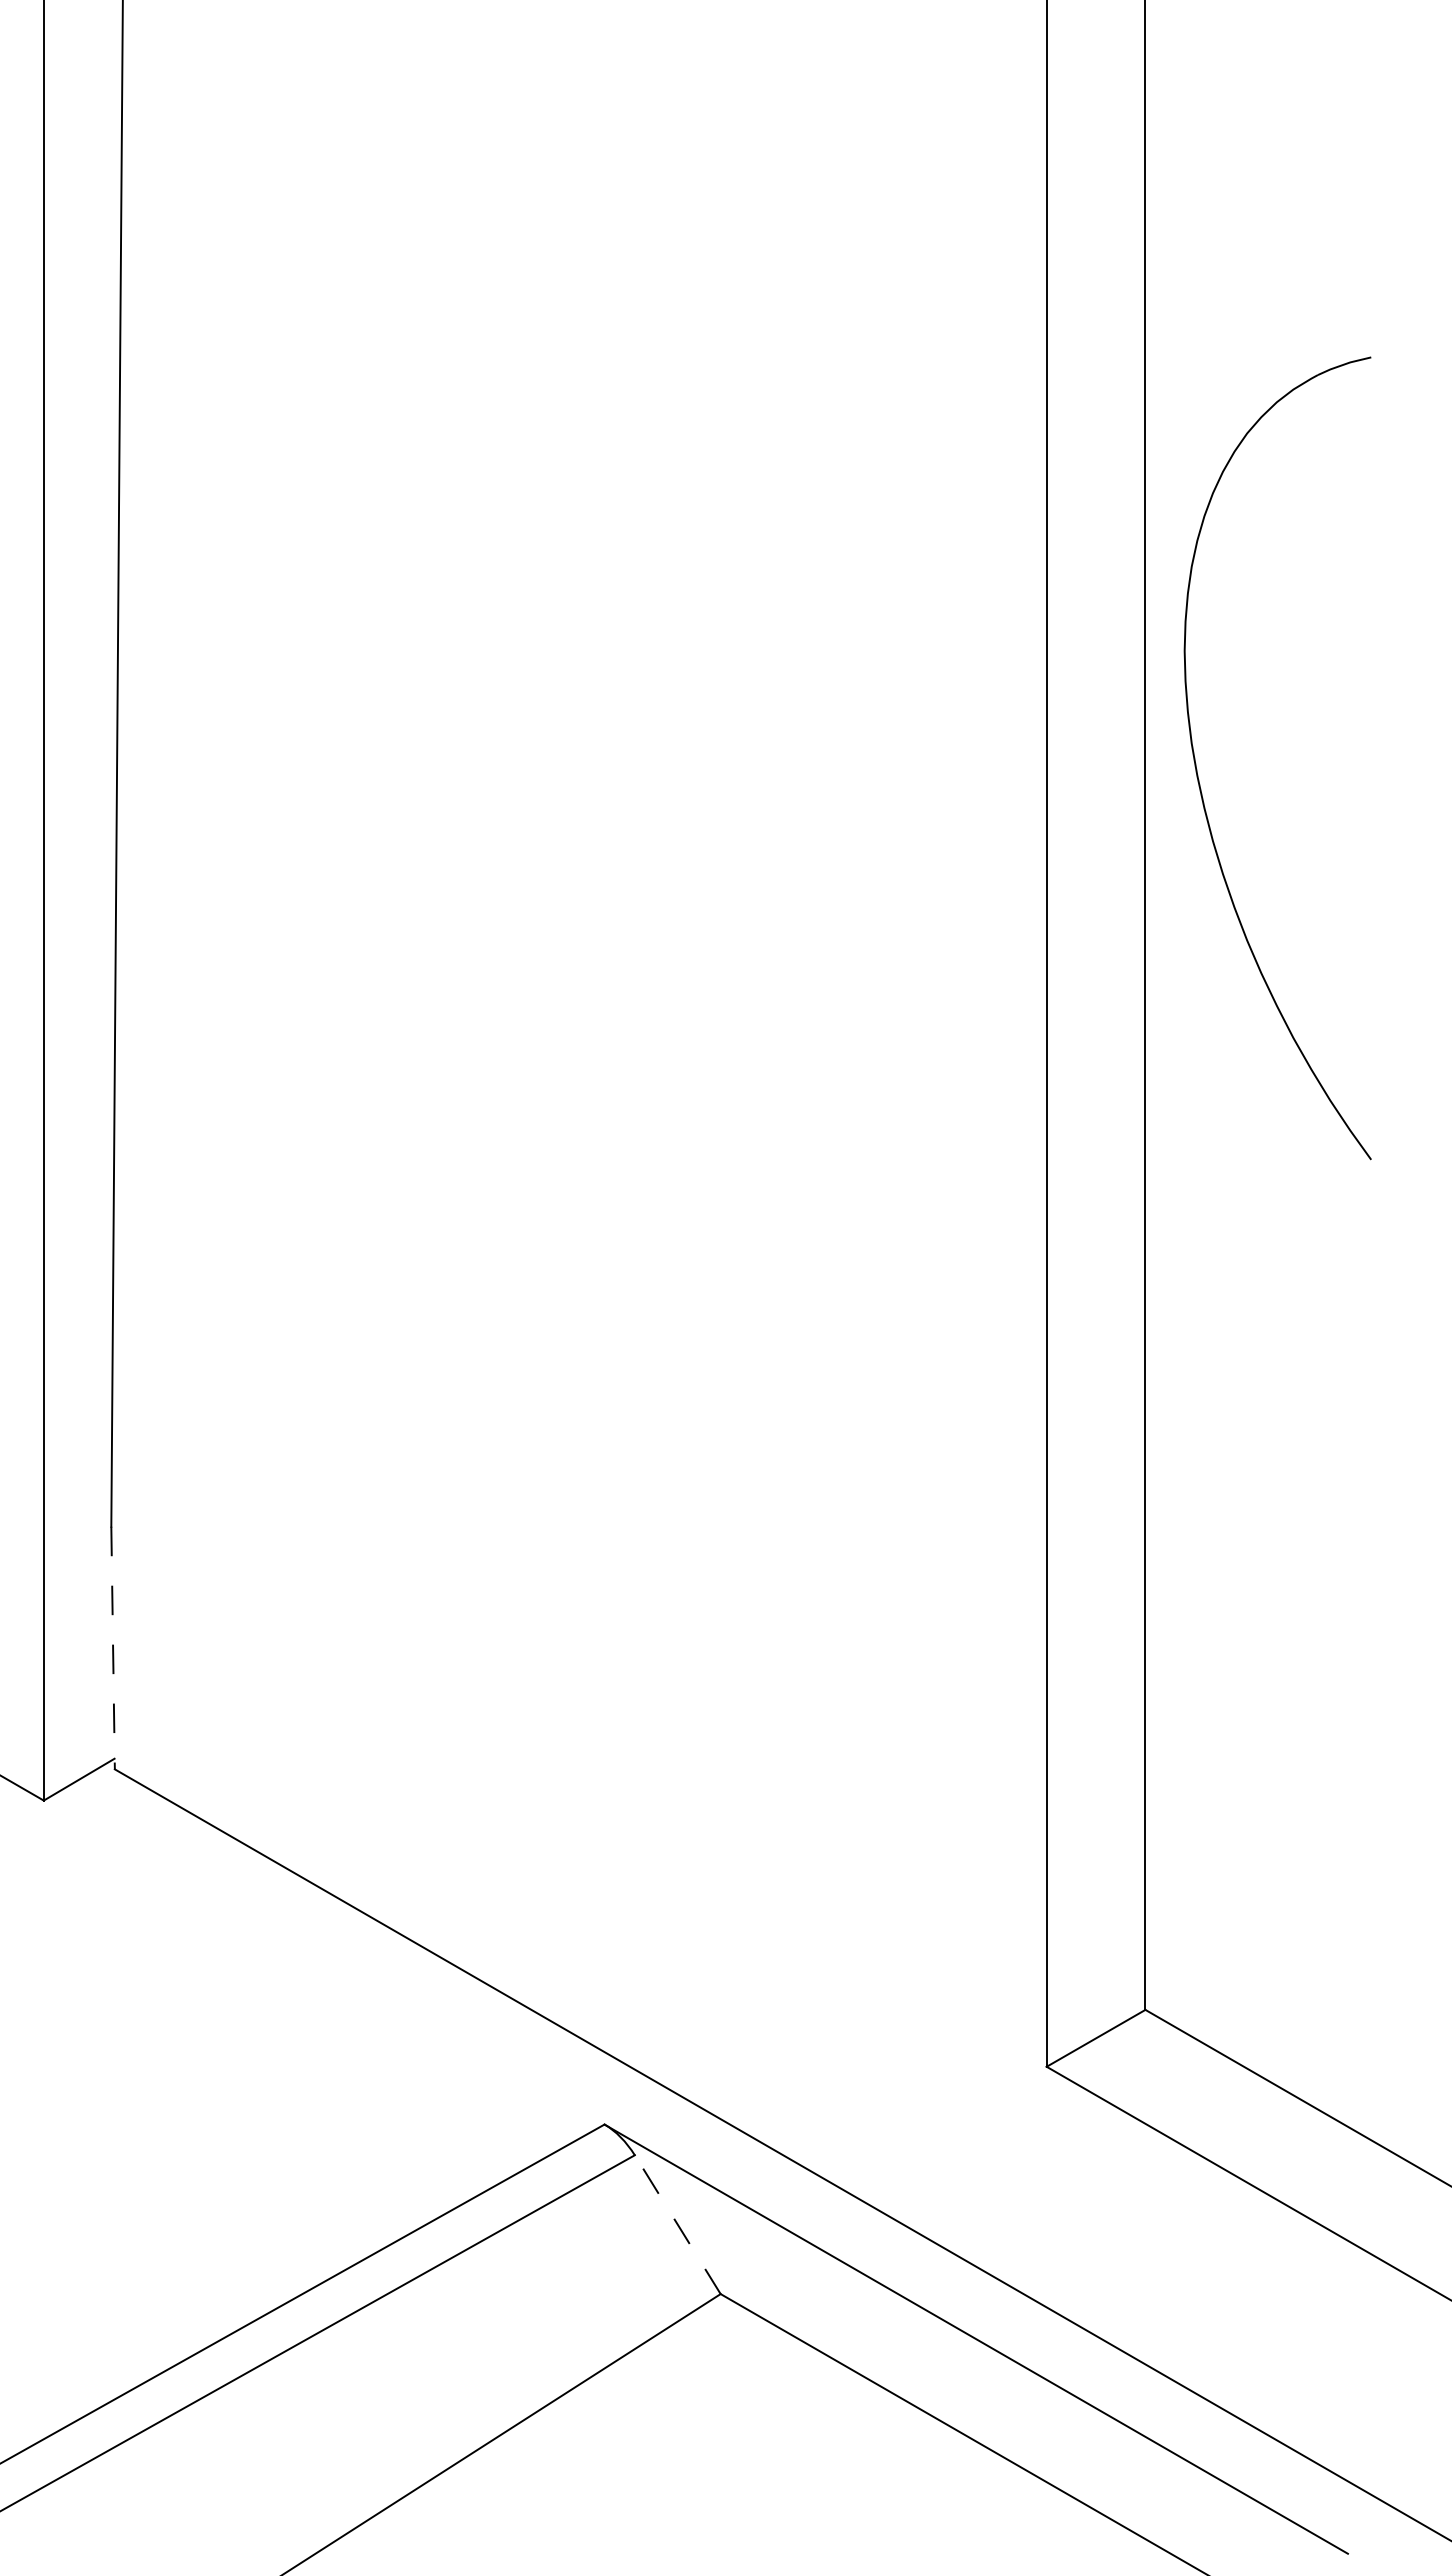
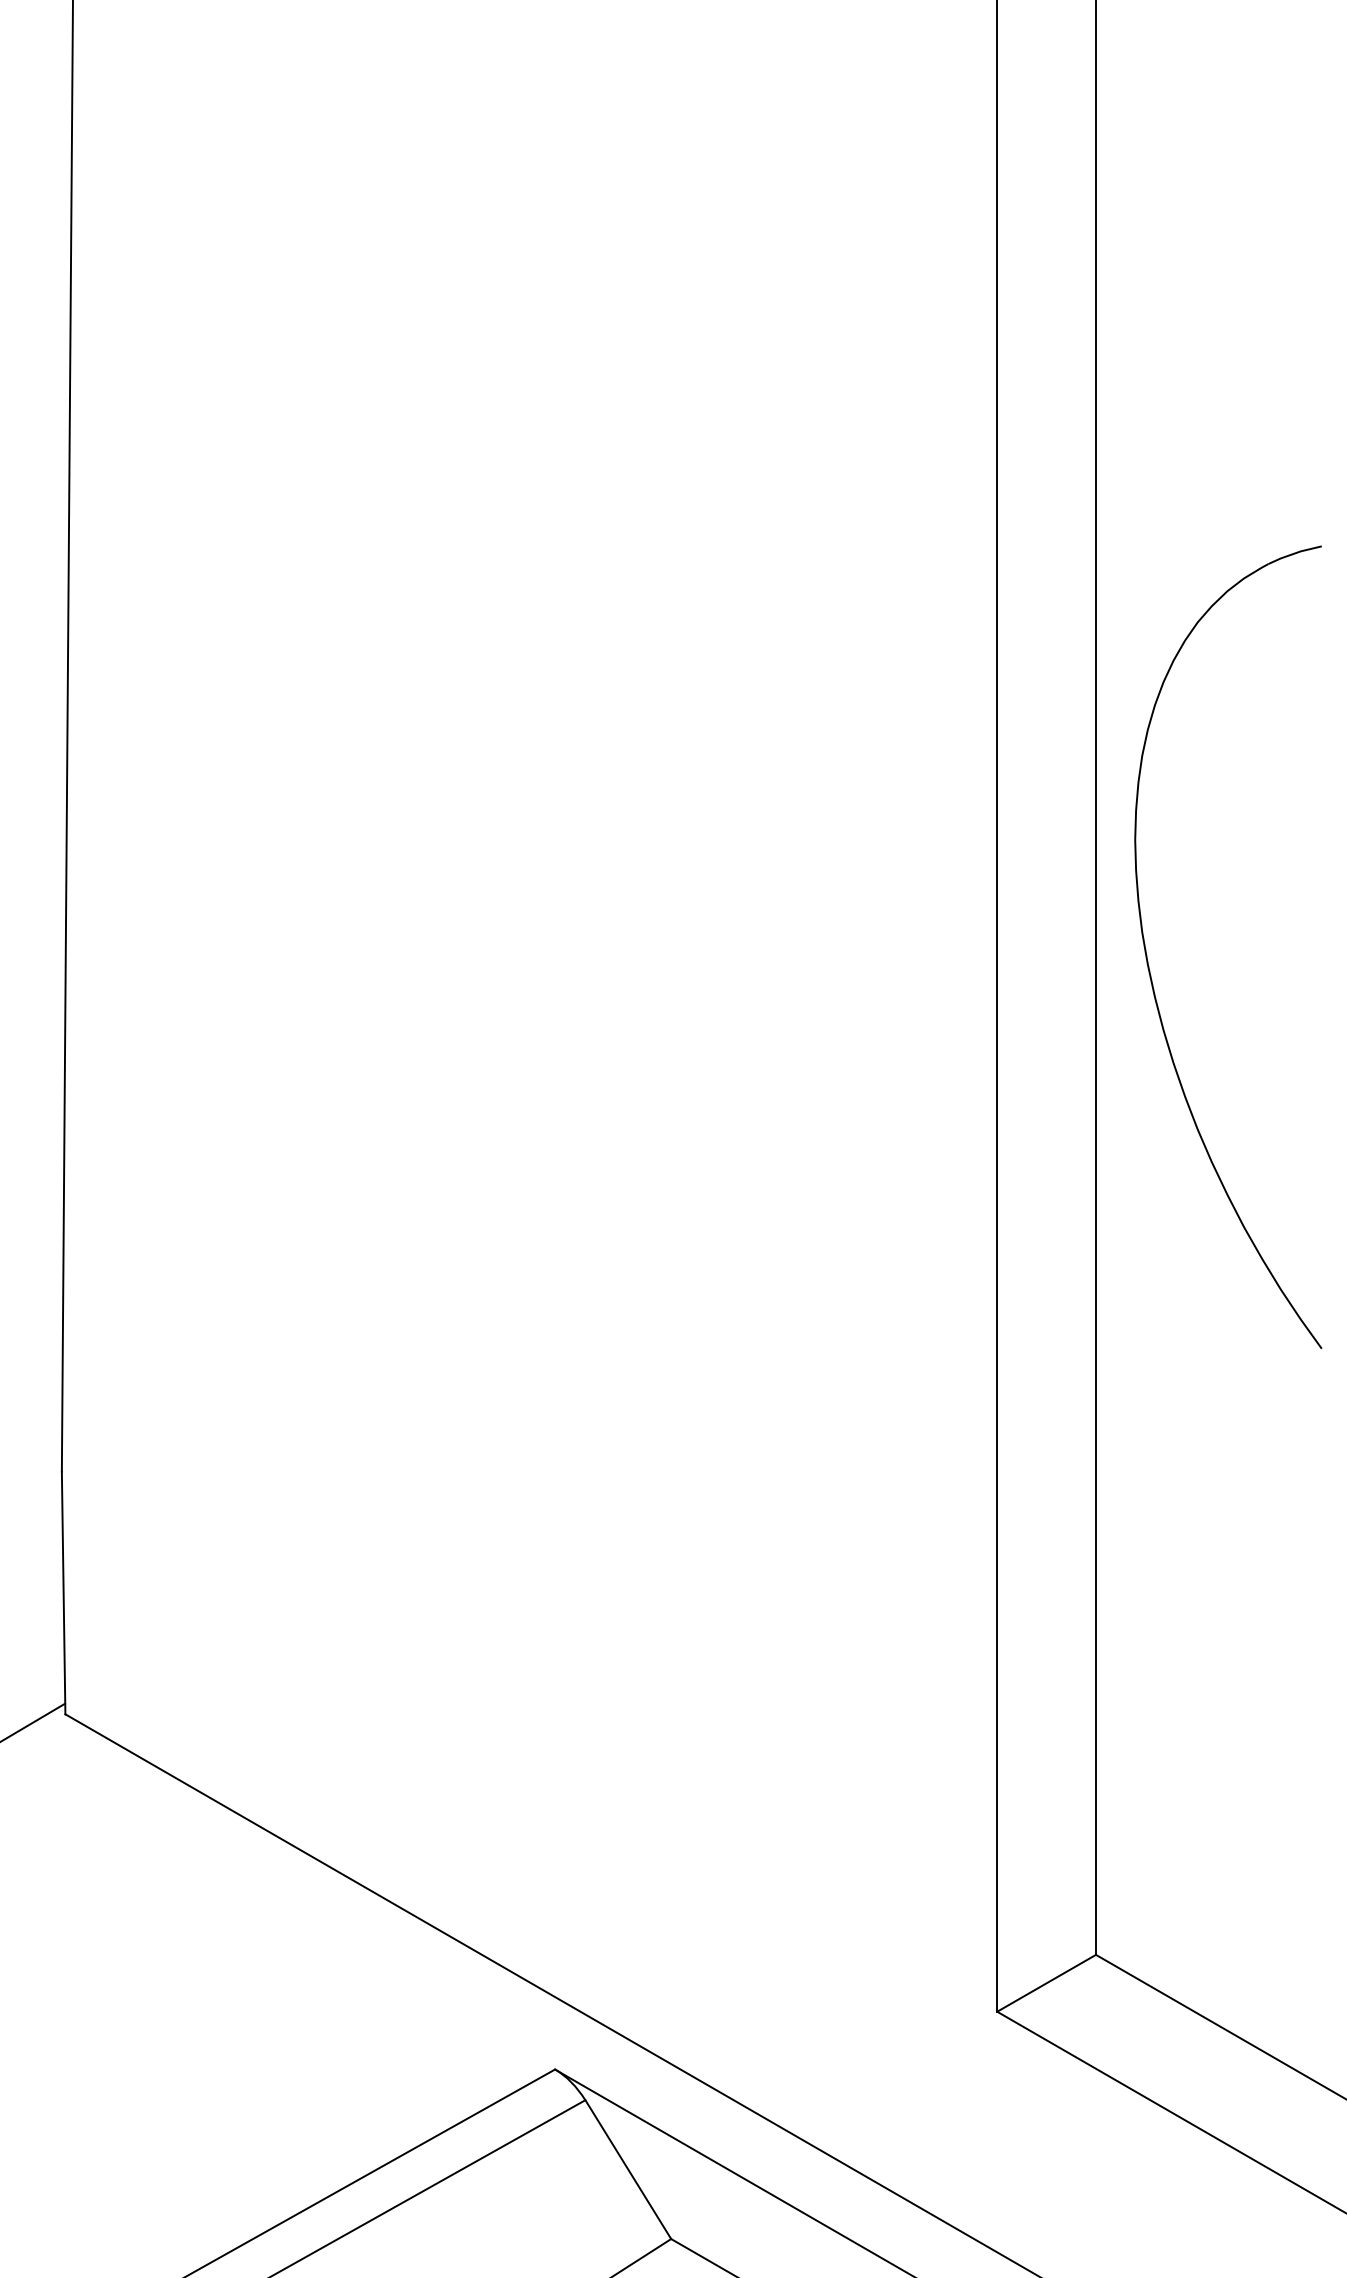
part: (1197, 769) -> (1148, 958), moved
line: (113, 1648) -> (64, 1593), dashed -> solid
line: (677, 2224) -> (628, 2169), dashed -> solid

